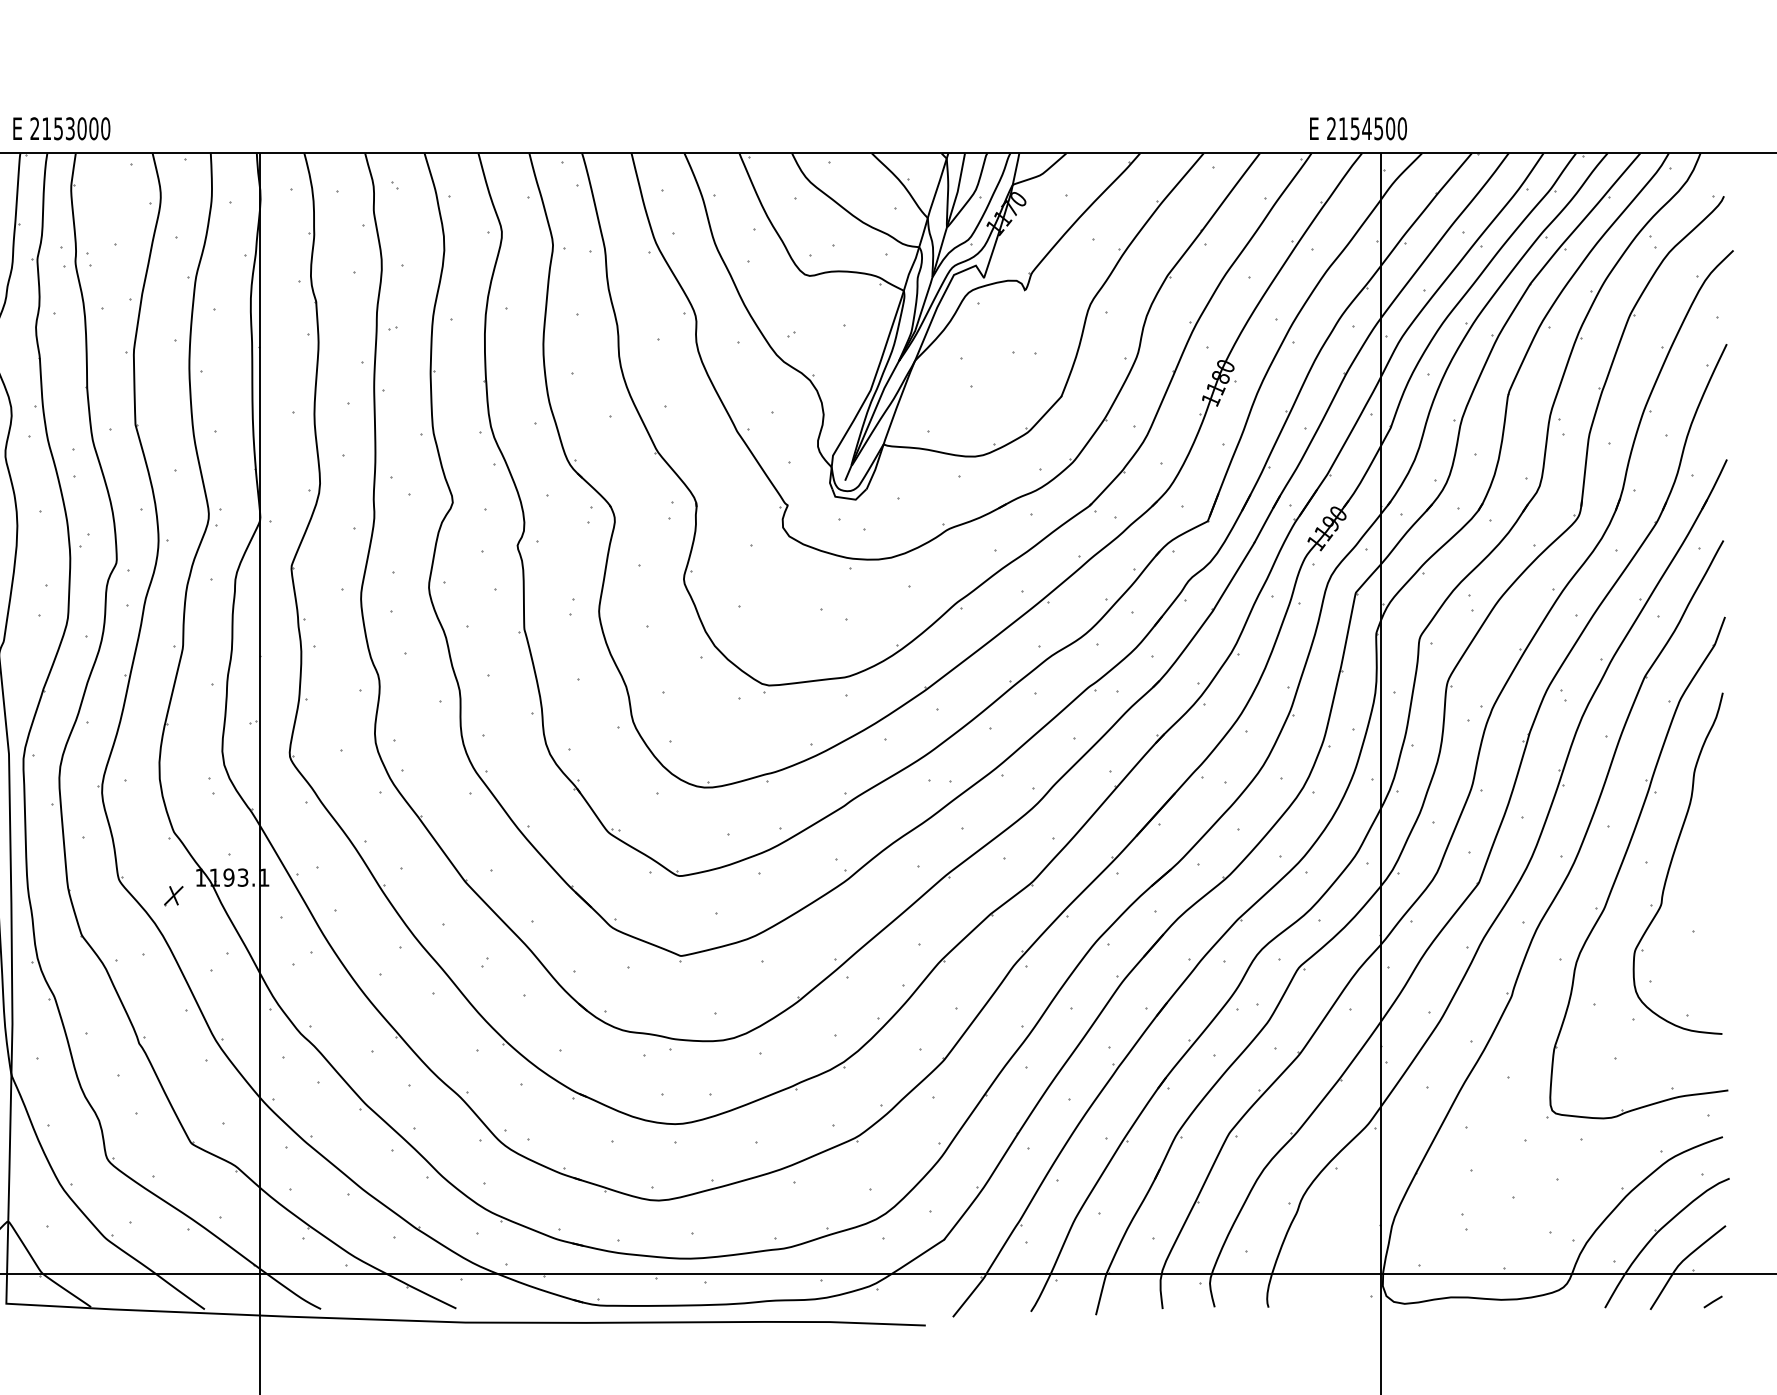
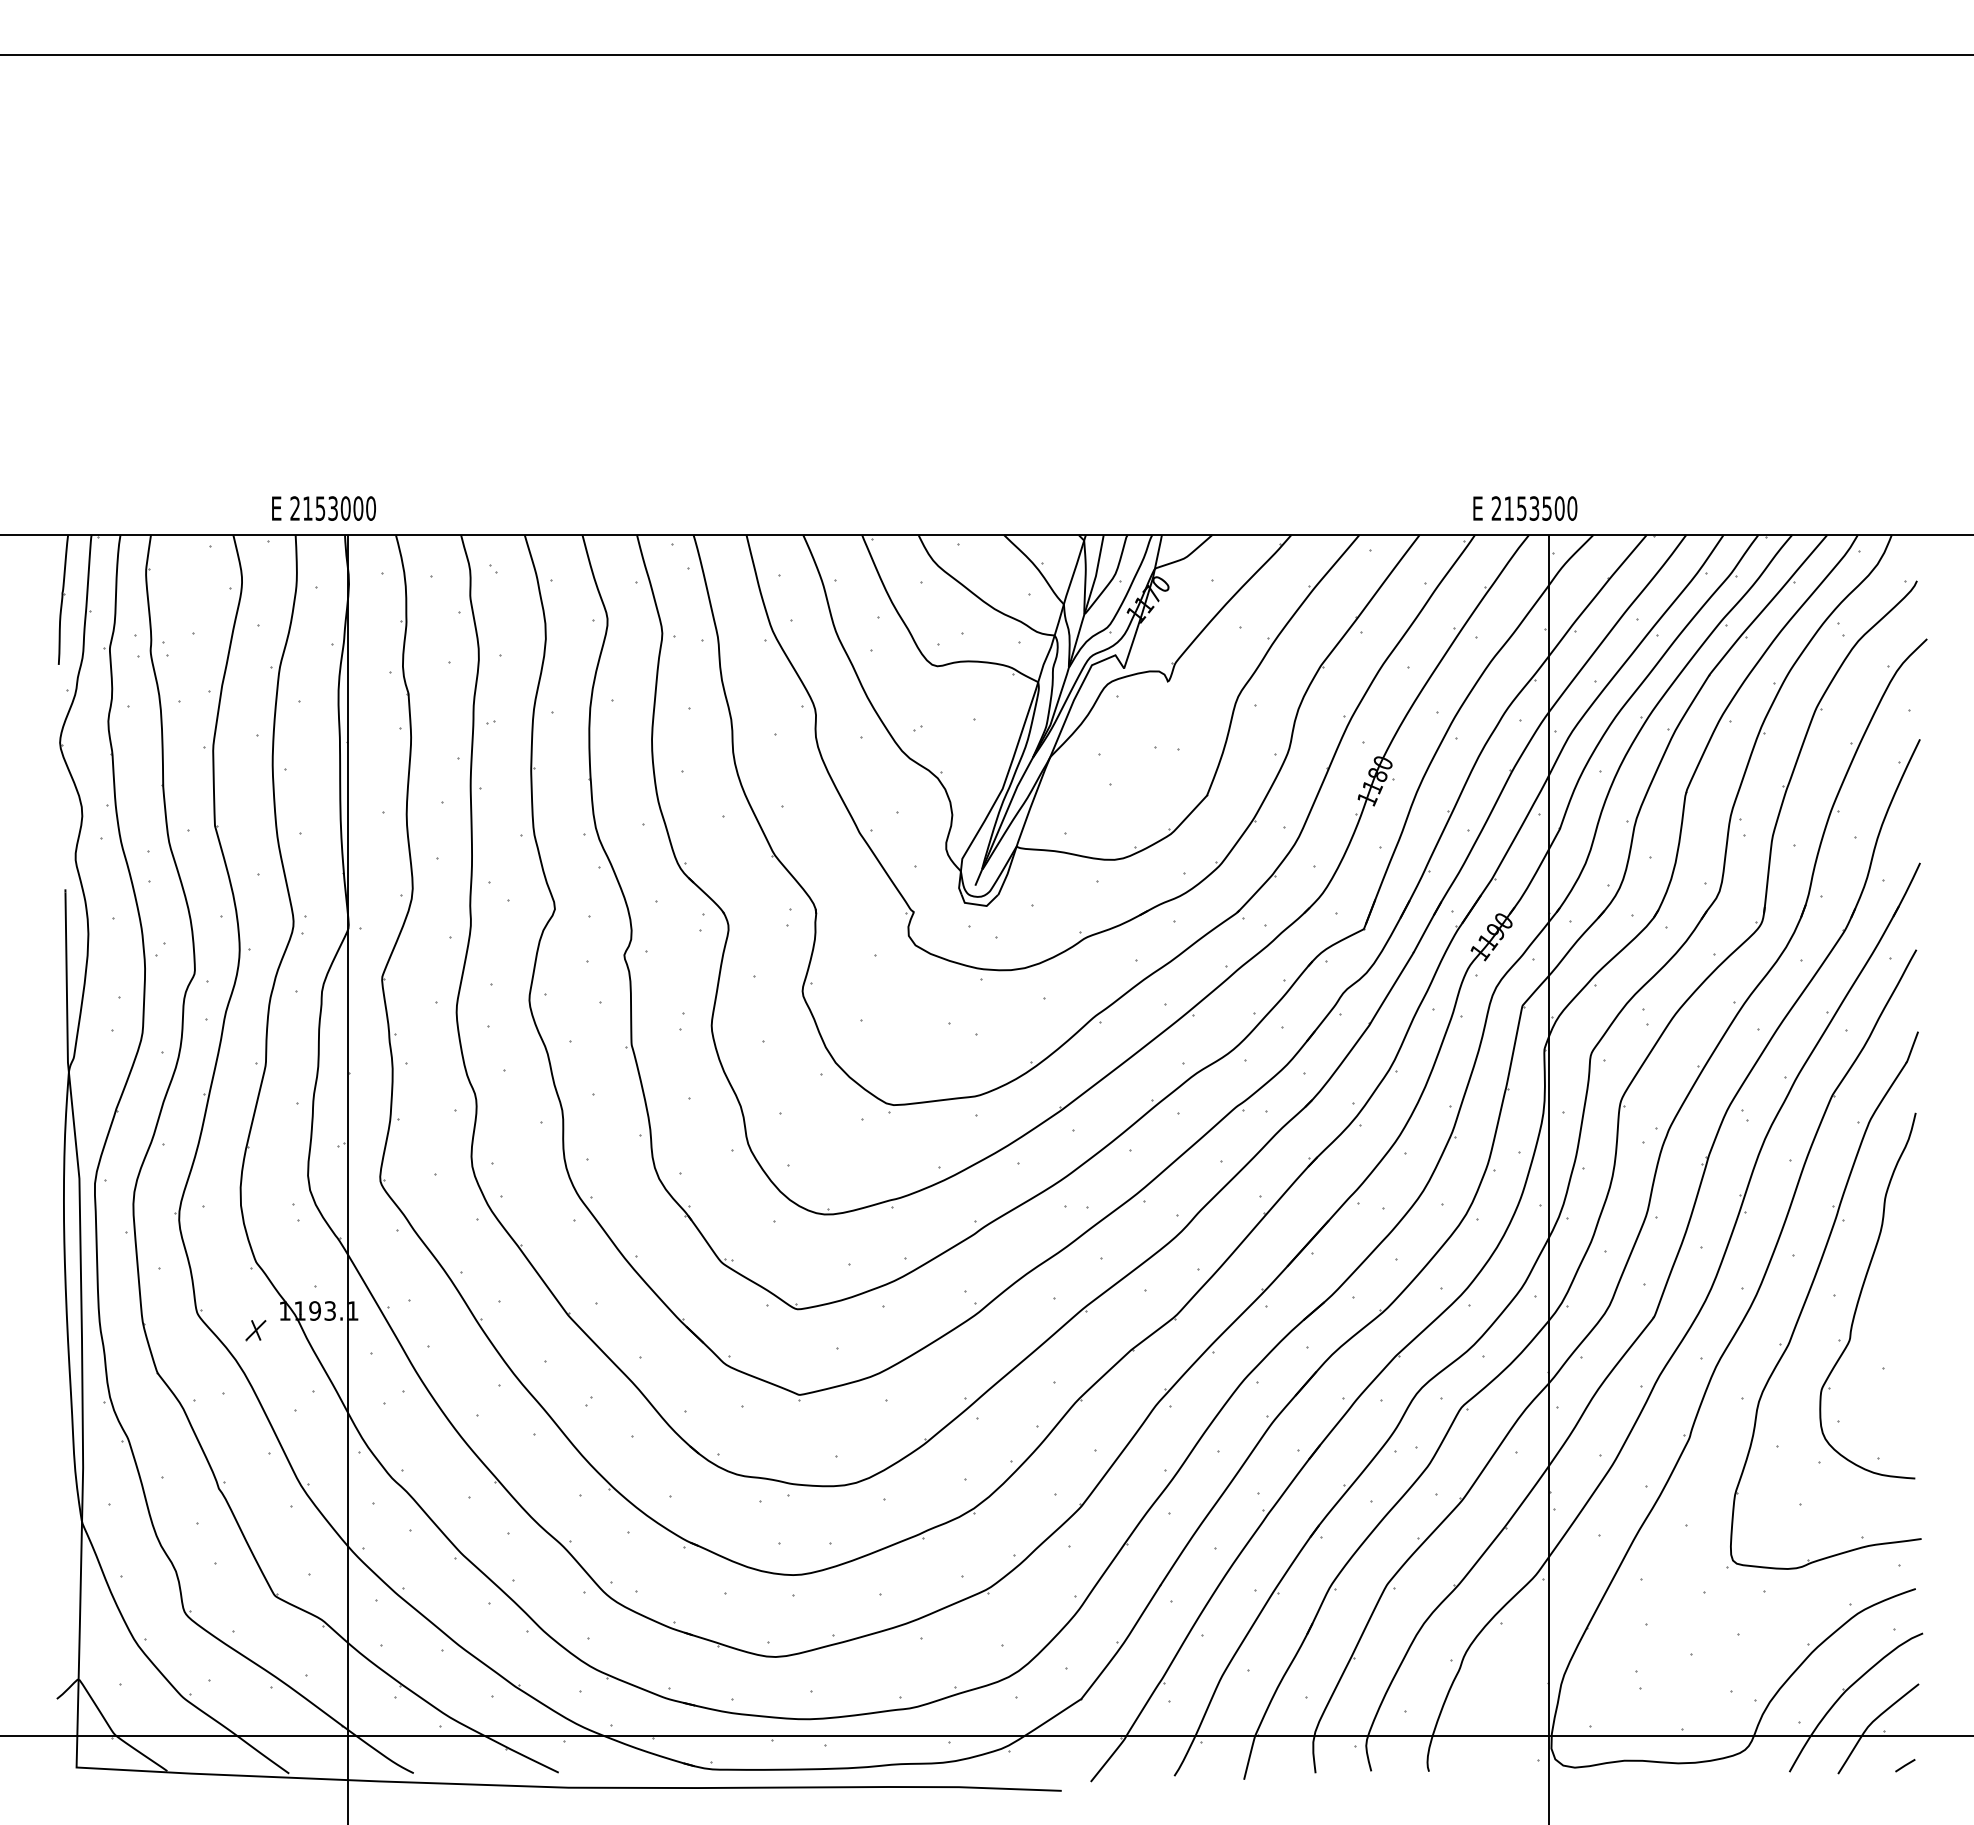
text: (61, 128) -> (323, 508), moved
text: (1367, 128) -> (1534, 508), 2154500 -> 2153500

